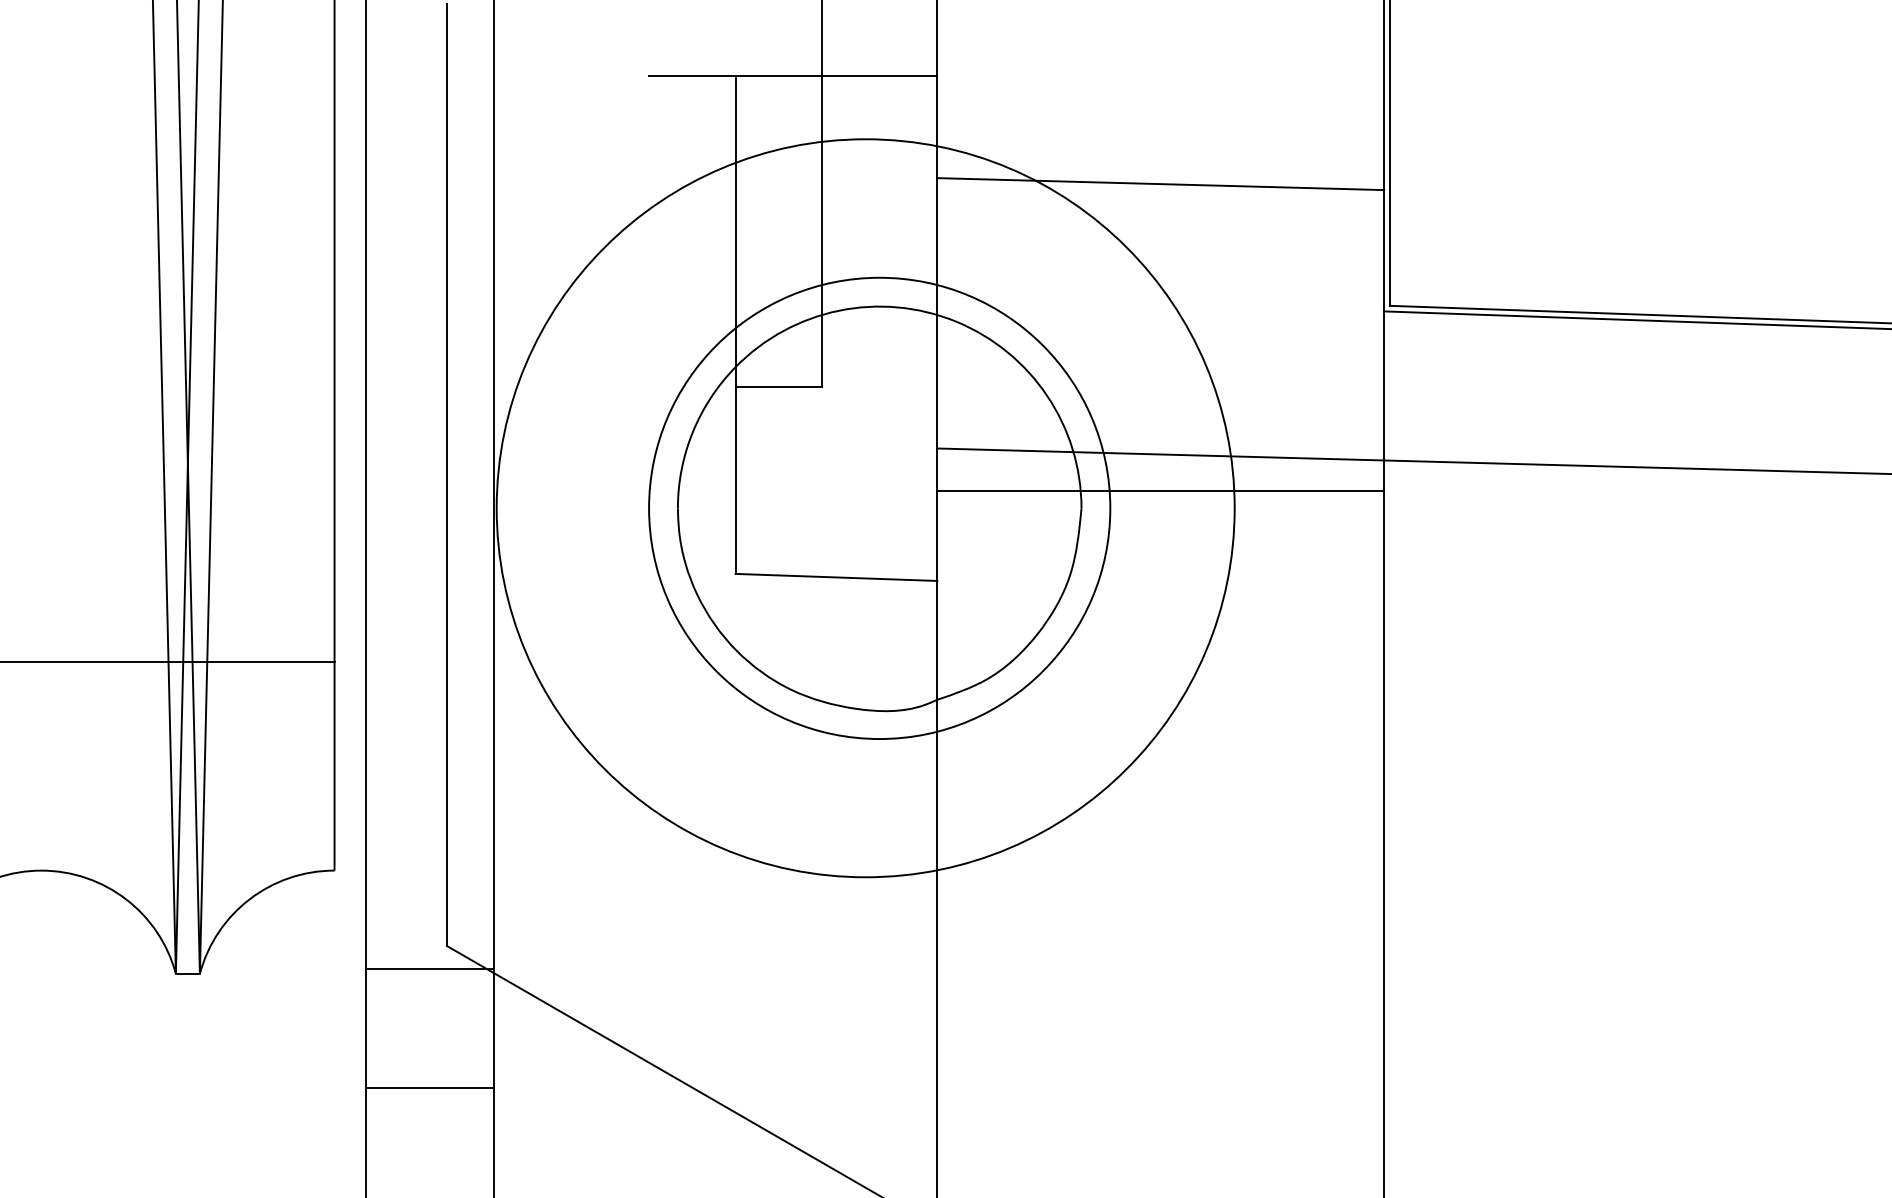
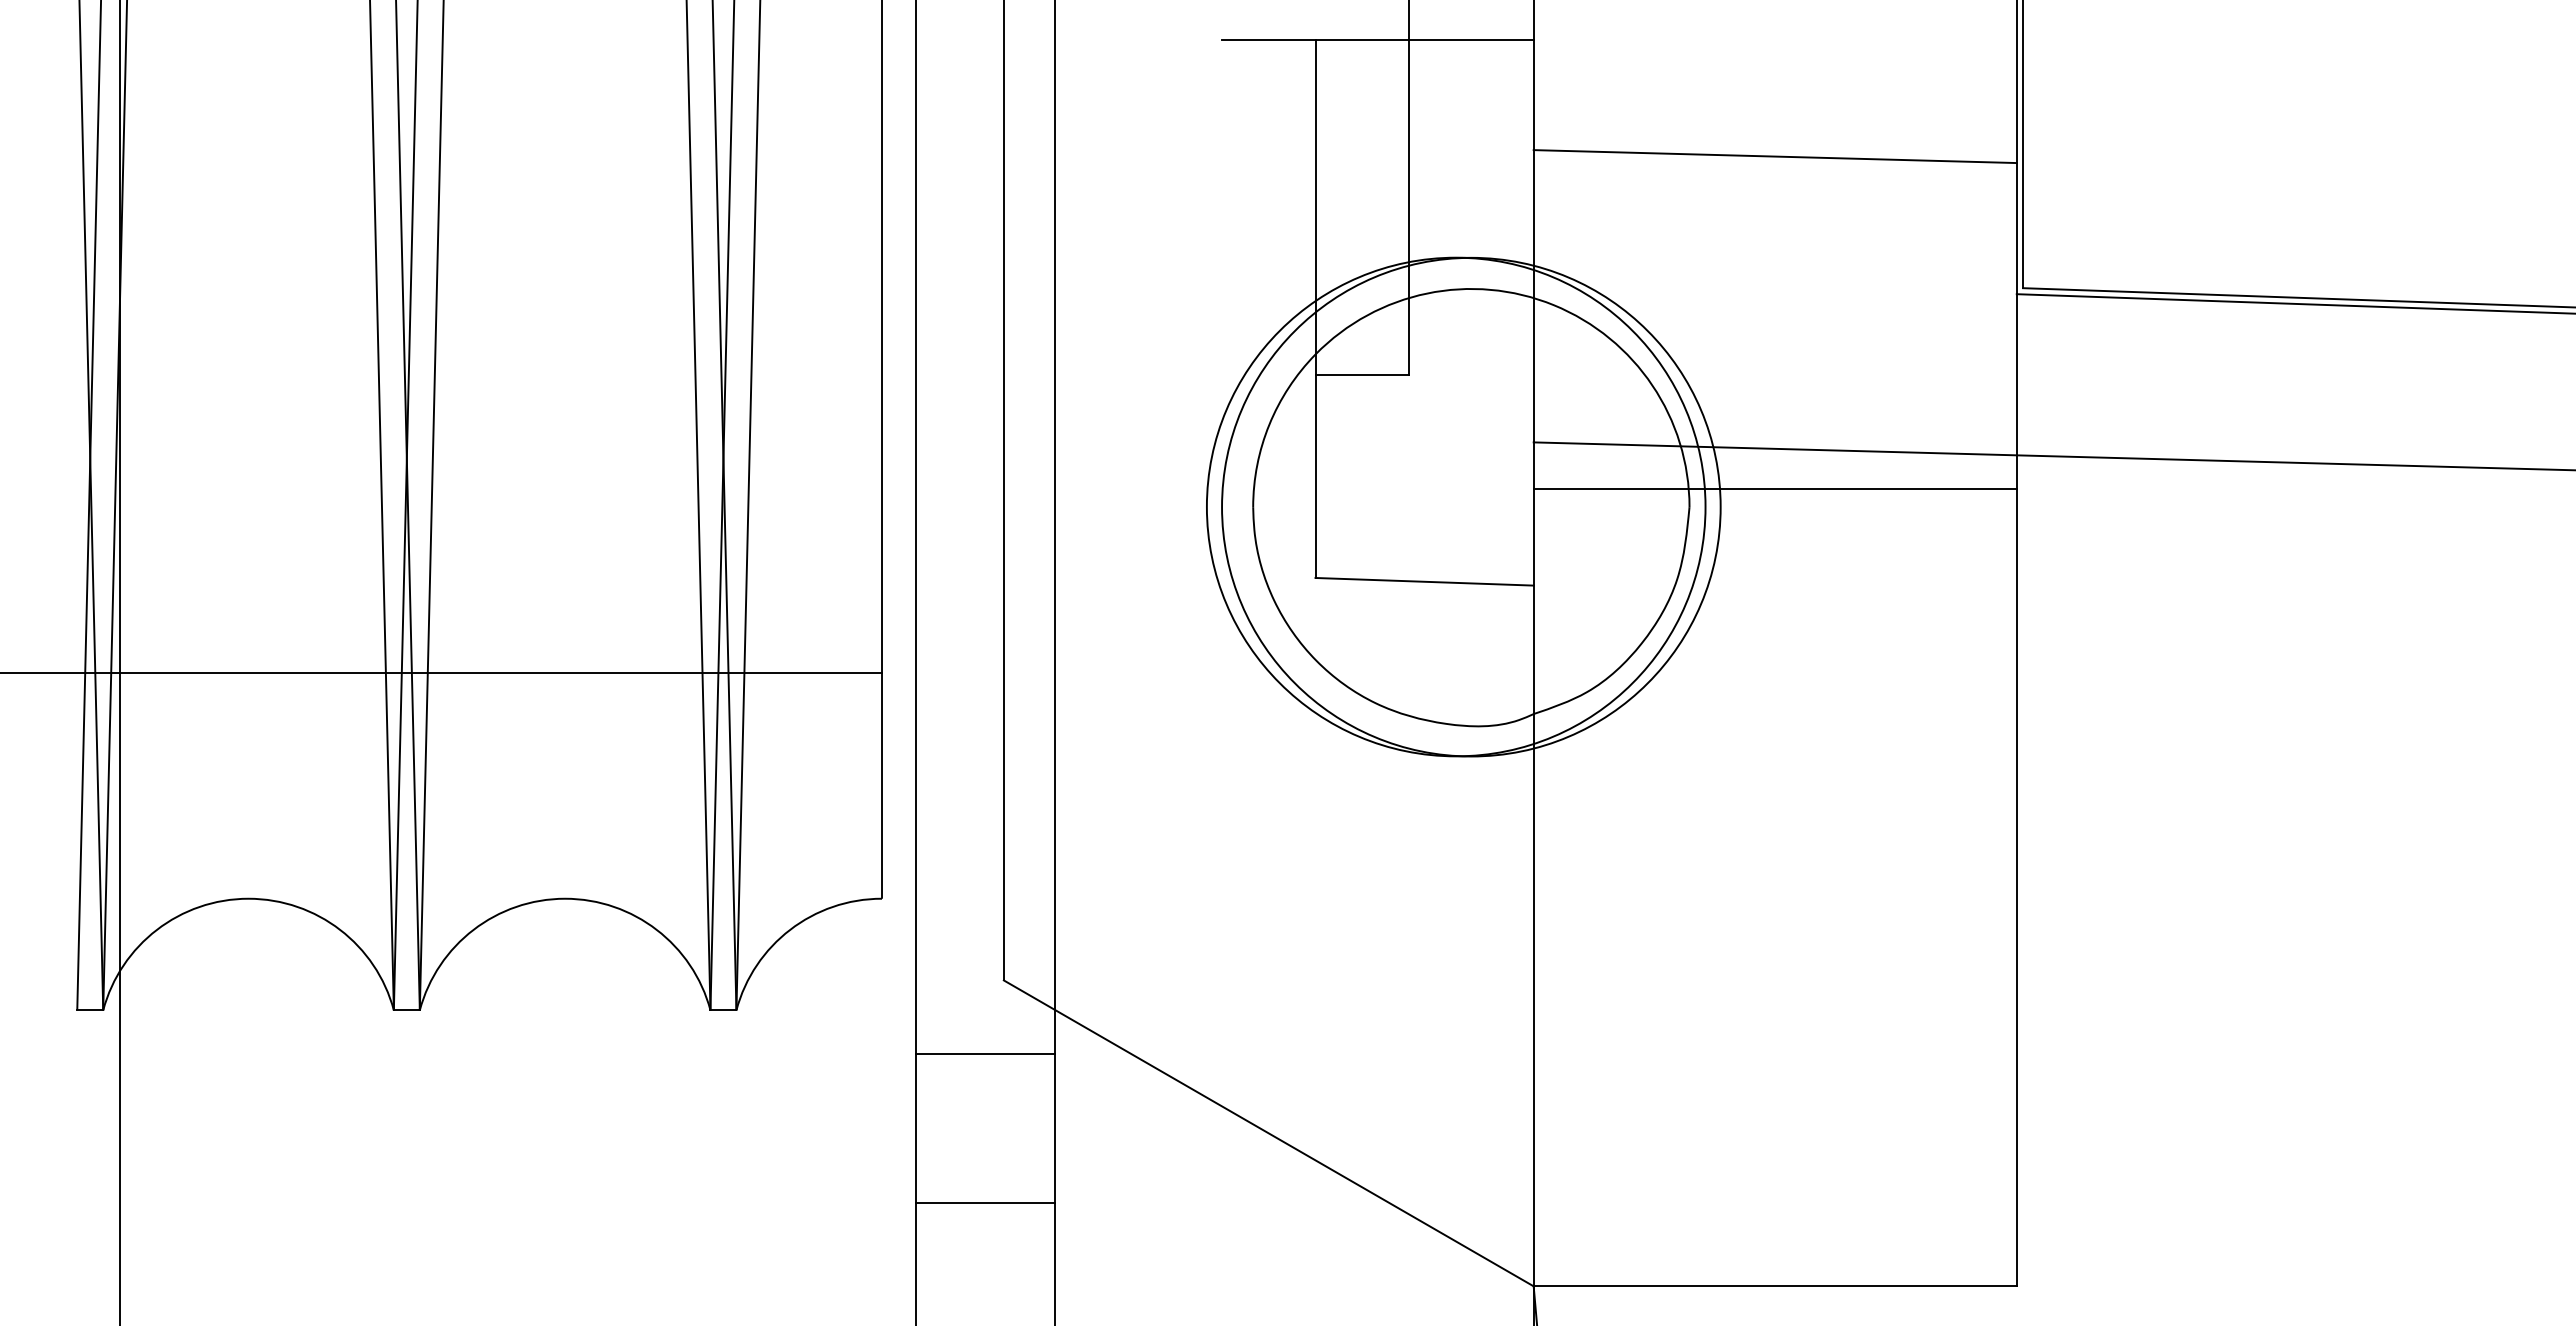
circle: (865, 507) -> (1455, 506), size x0.62
line: (430, 969) -> (985, 1054), moved
line: (430, 1087) -> (985, 1202), moved

